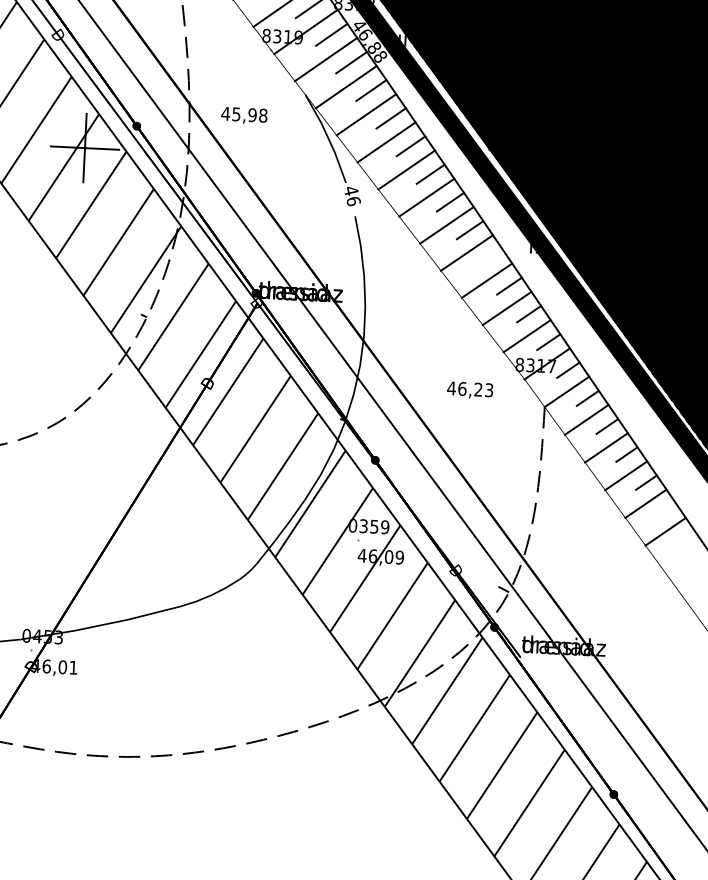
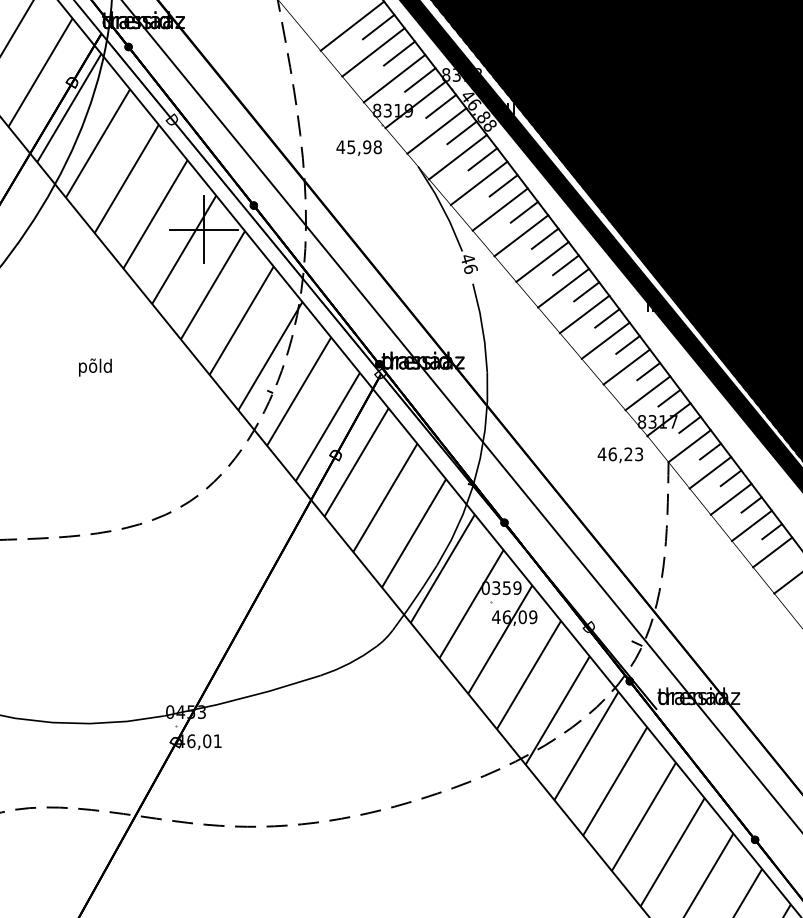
text: (243, 116) -> (358, 148), moved
line: (489, 258) -> (607, 318), added
text: (470, 390) -> (620, 455), moved

